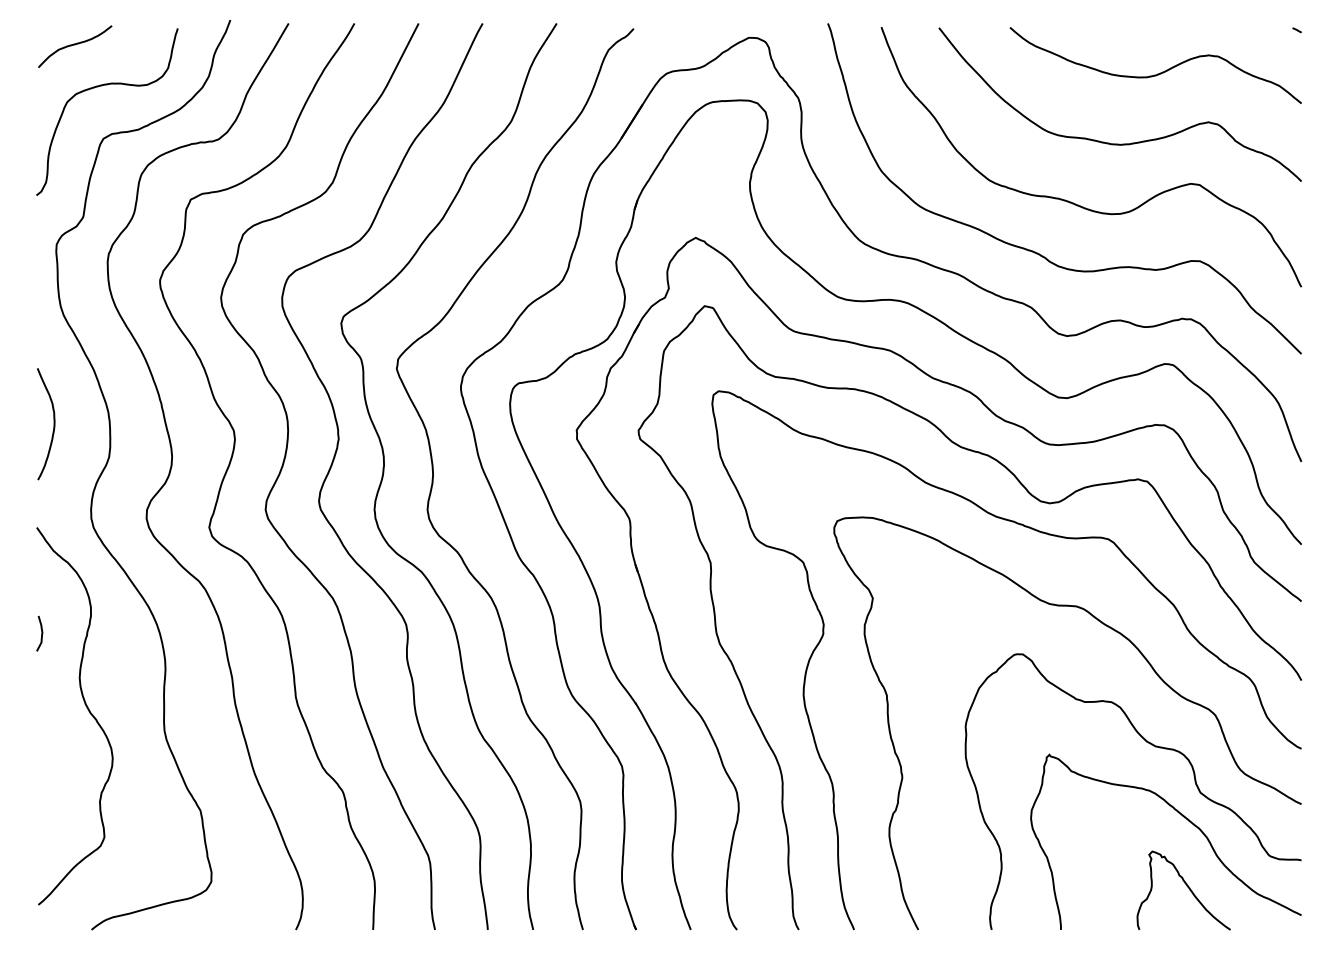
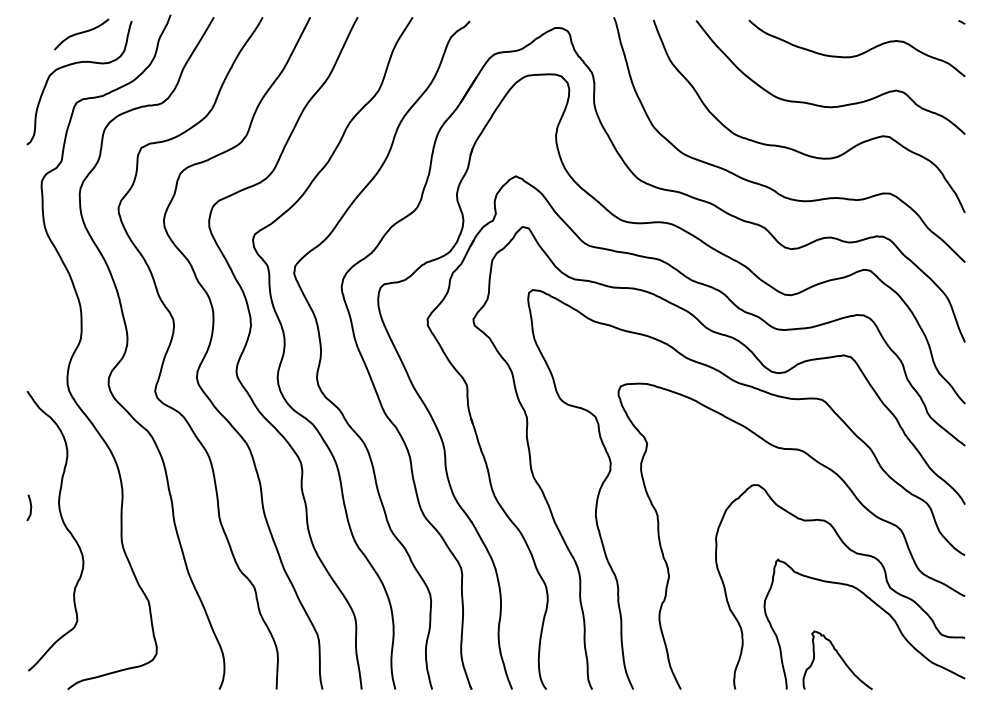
curve: (75, 45) -> (81, 33), moved
curve: (53, 424) -> (39, 314), removed
curve: (41, 633) -> (30, 507), moved
curve: (1186, 886) -> (839, 657), moved

